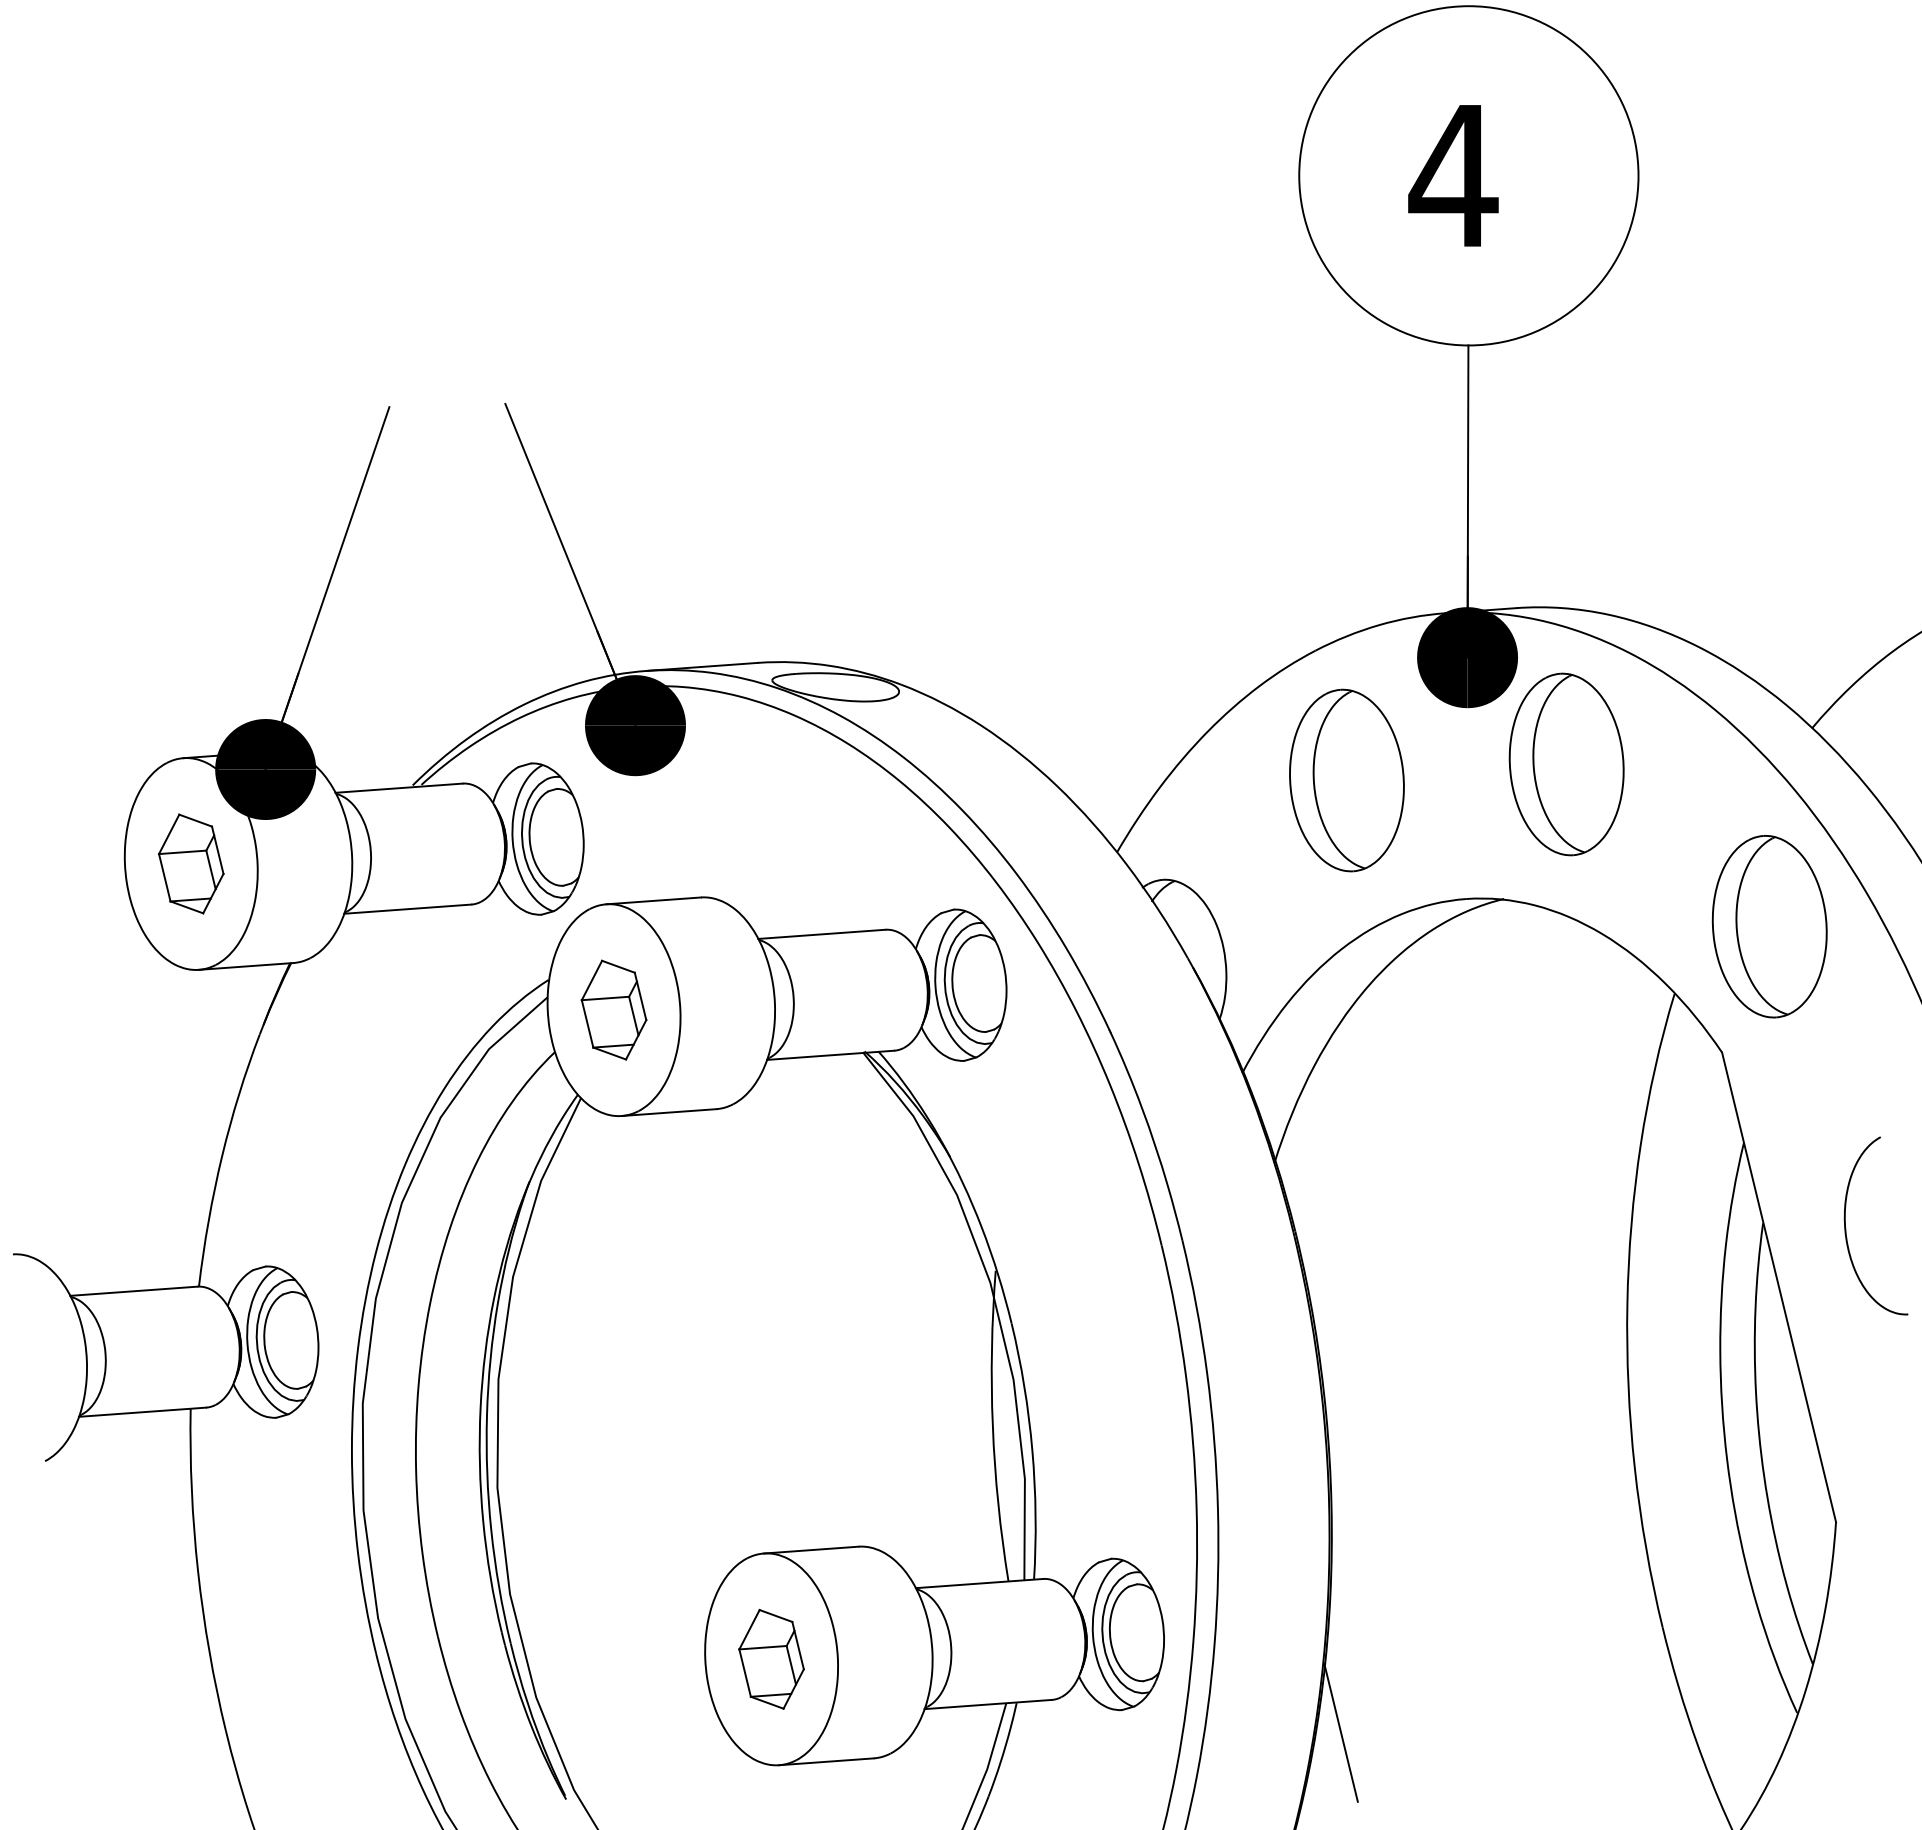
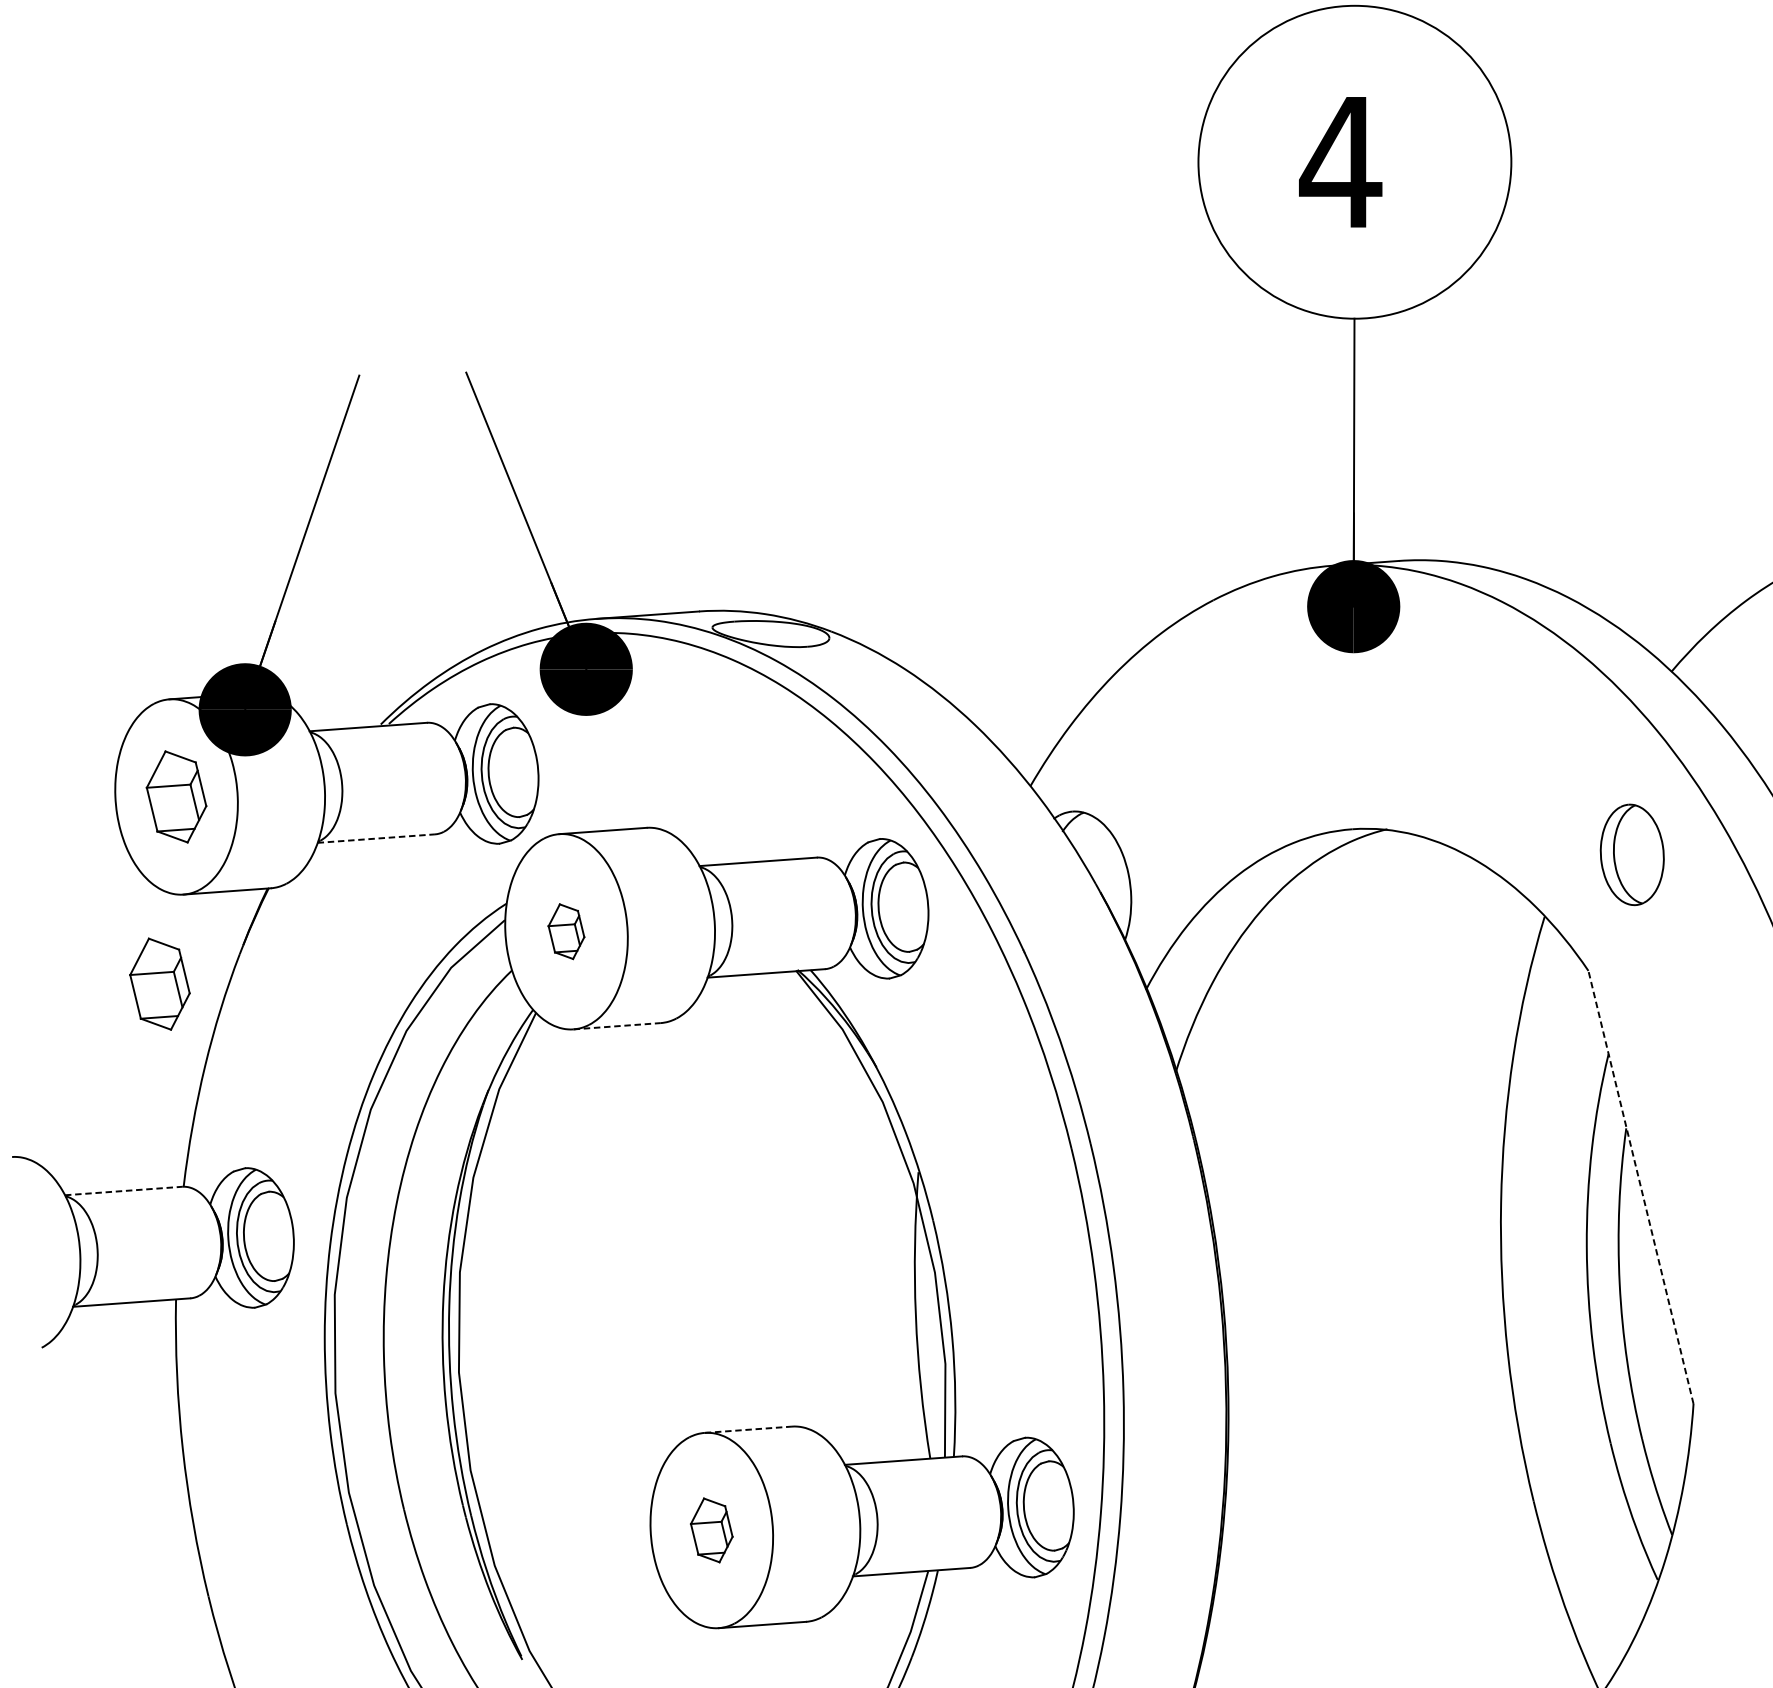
part: (1566, 764) -> (1444, 705), removed
part: (1346, 780) -> (1242, 719), removed
line: (407, 909) -> (376, 838), solid -> dashed
part: (1769, 926) -> (1632, 854), size x0.6
part: (613, 1009) -> (566, 931), size x0.6
part: (173, 1066) -> (160, 983), added
line: (669, 1112) -> (617, 1026), solid -> dashed
curve: (1846, 1228) -> (1703, 1133), removed
line: (1779, 1287) -> (1641, 1187), solid -> dashed
line: (133, 1291) -> (123, 1191), solid -> dashed
line: (811, 1550) -> (748, 1430), solid -> dashed
part: (771, 1658) -> (711, 1529), size x0.7
line: (1340, 1732) -> (1236, 1597), removed

